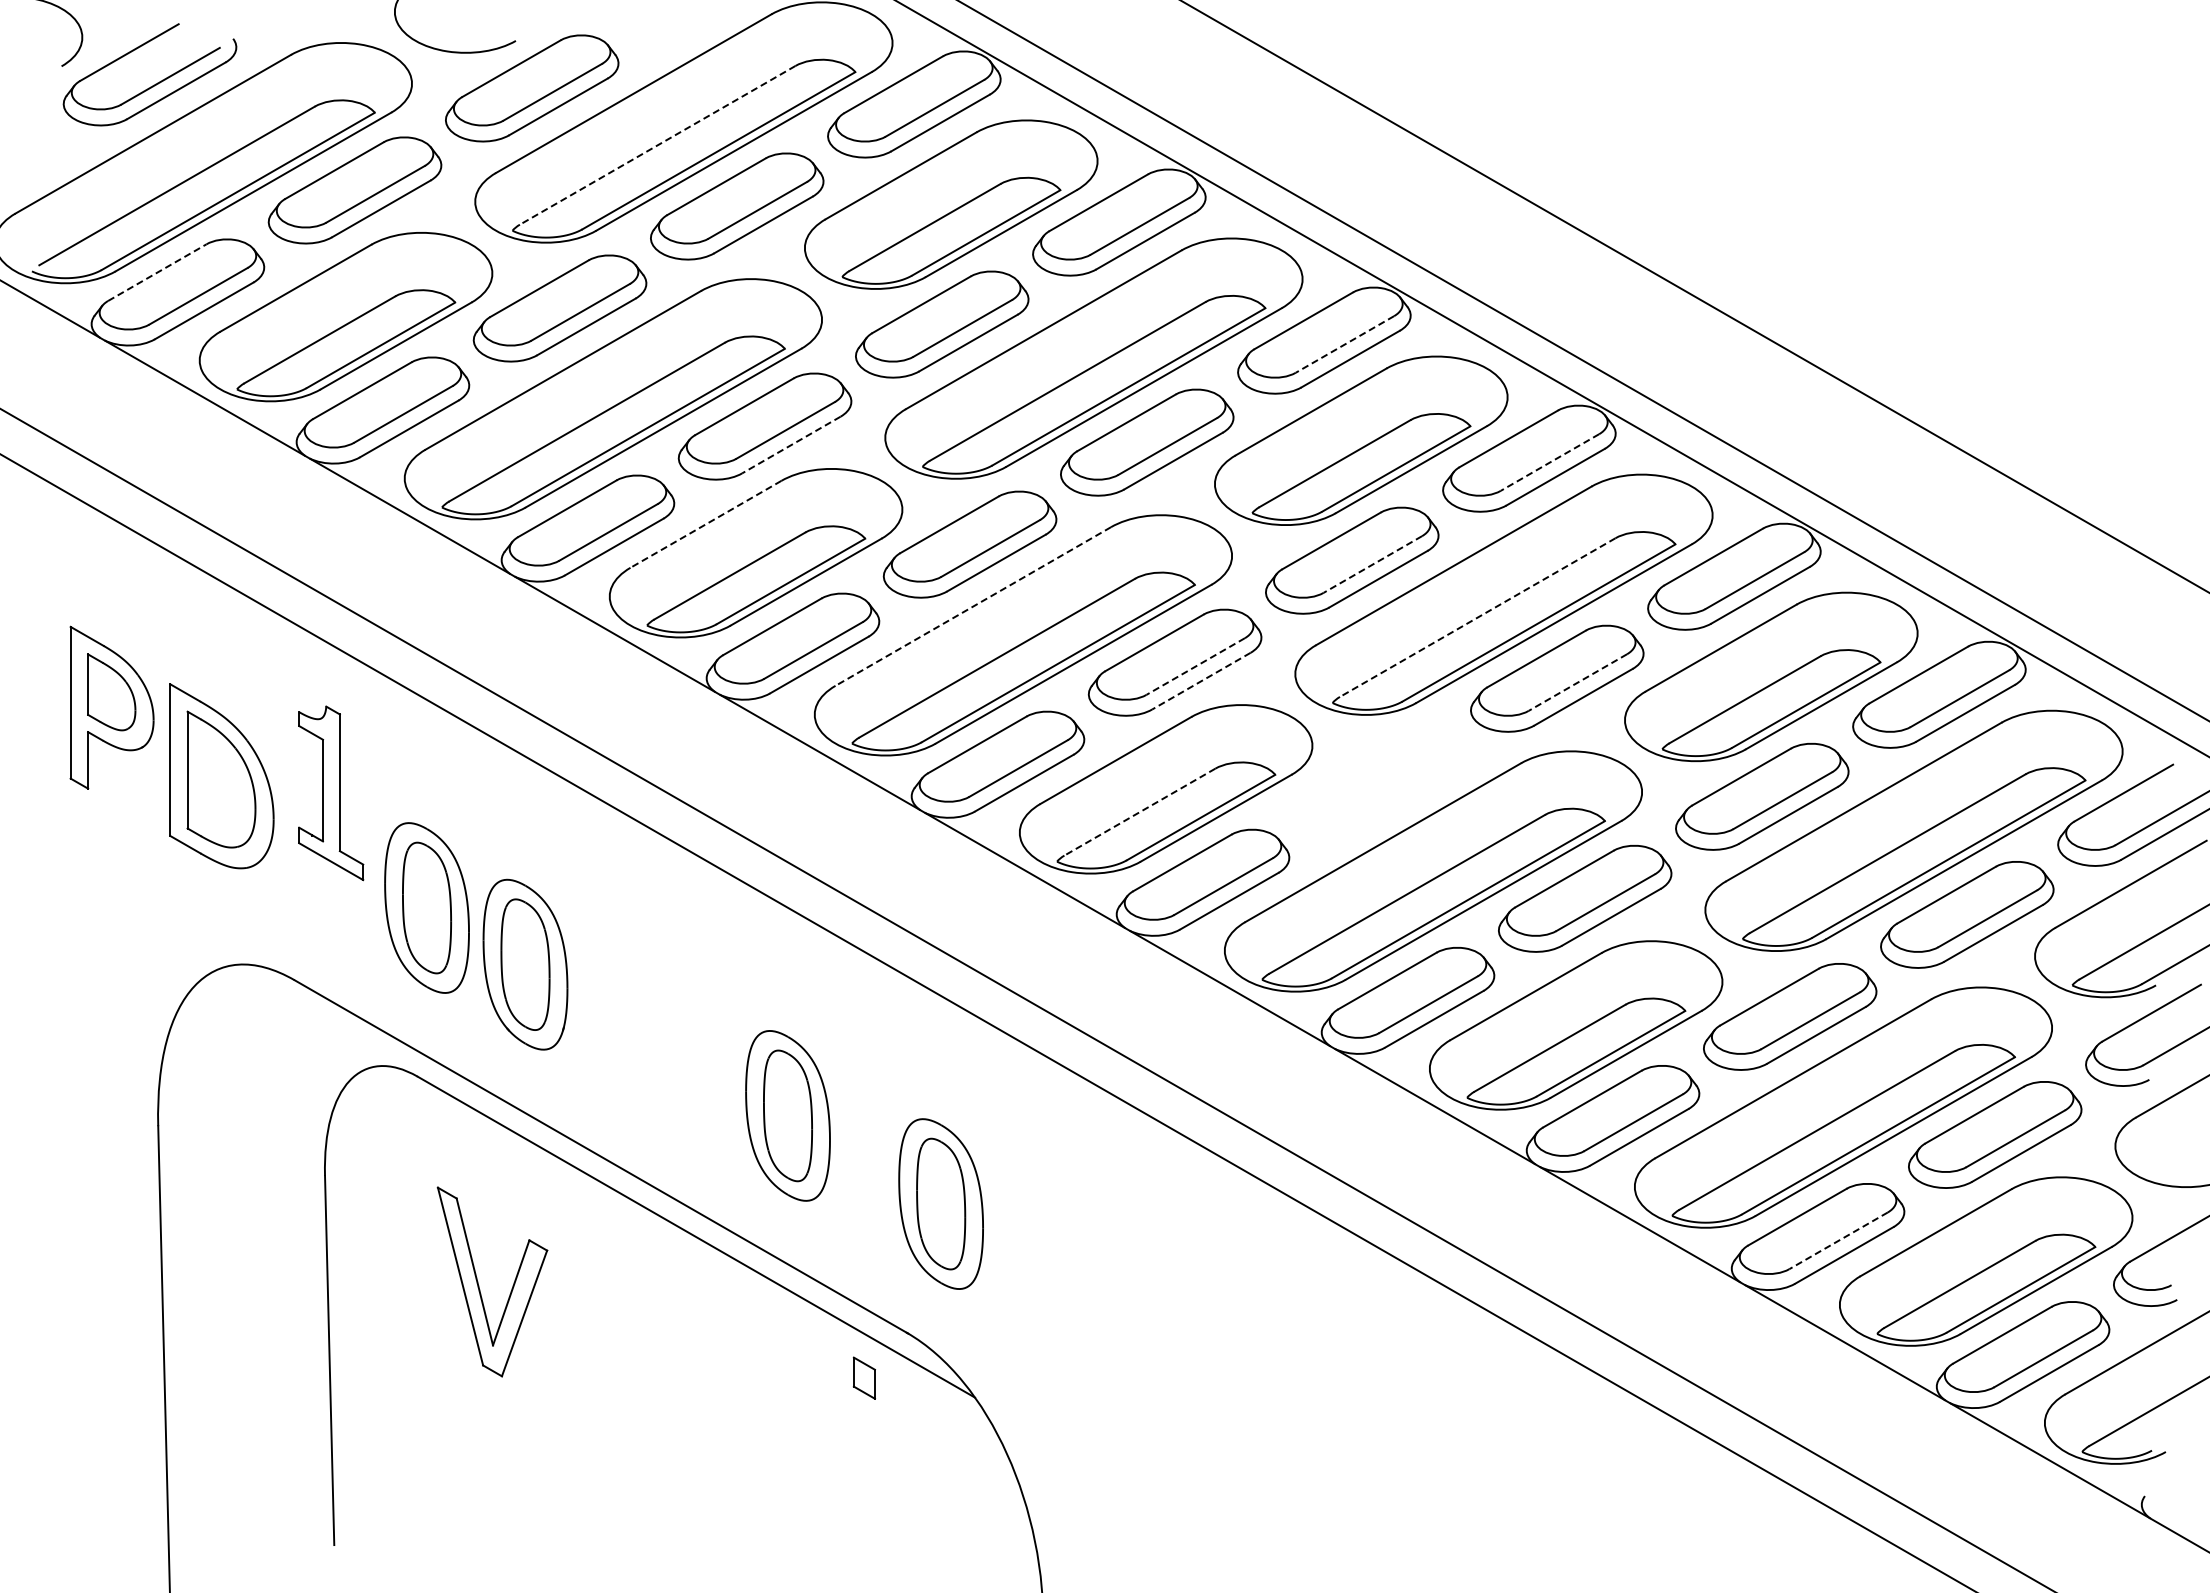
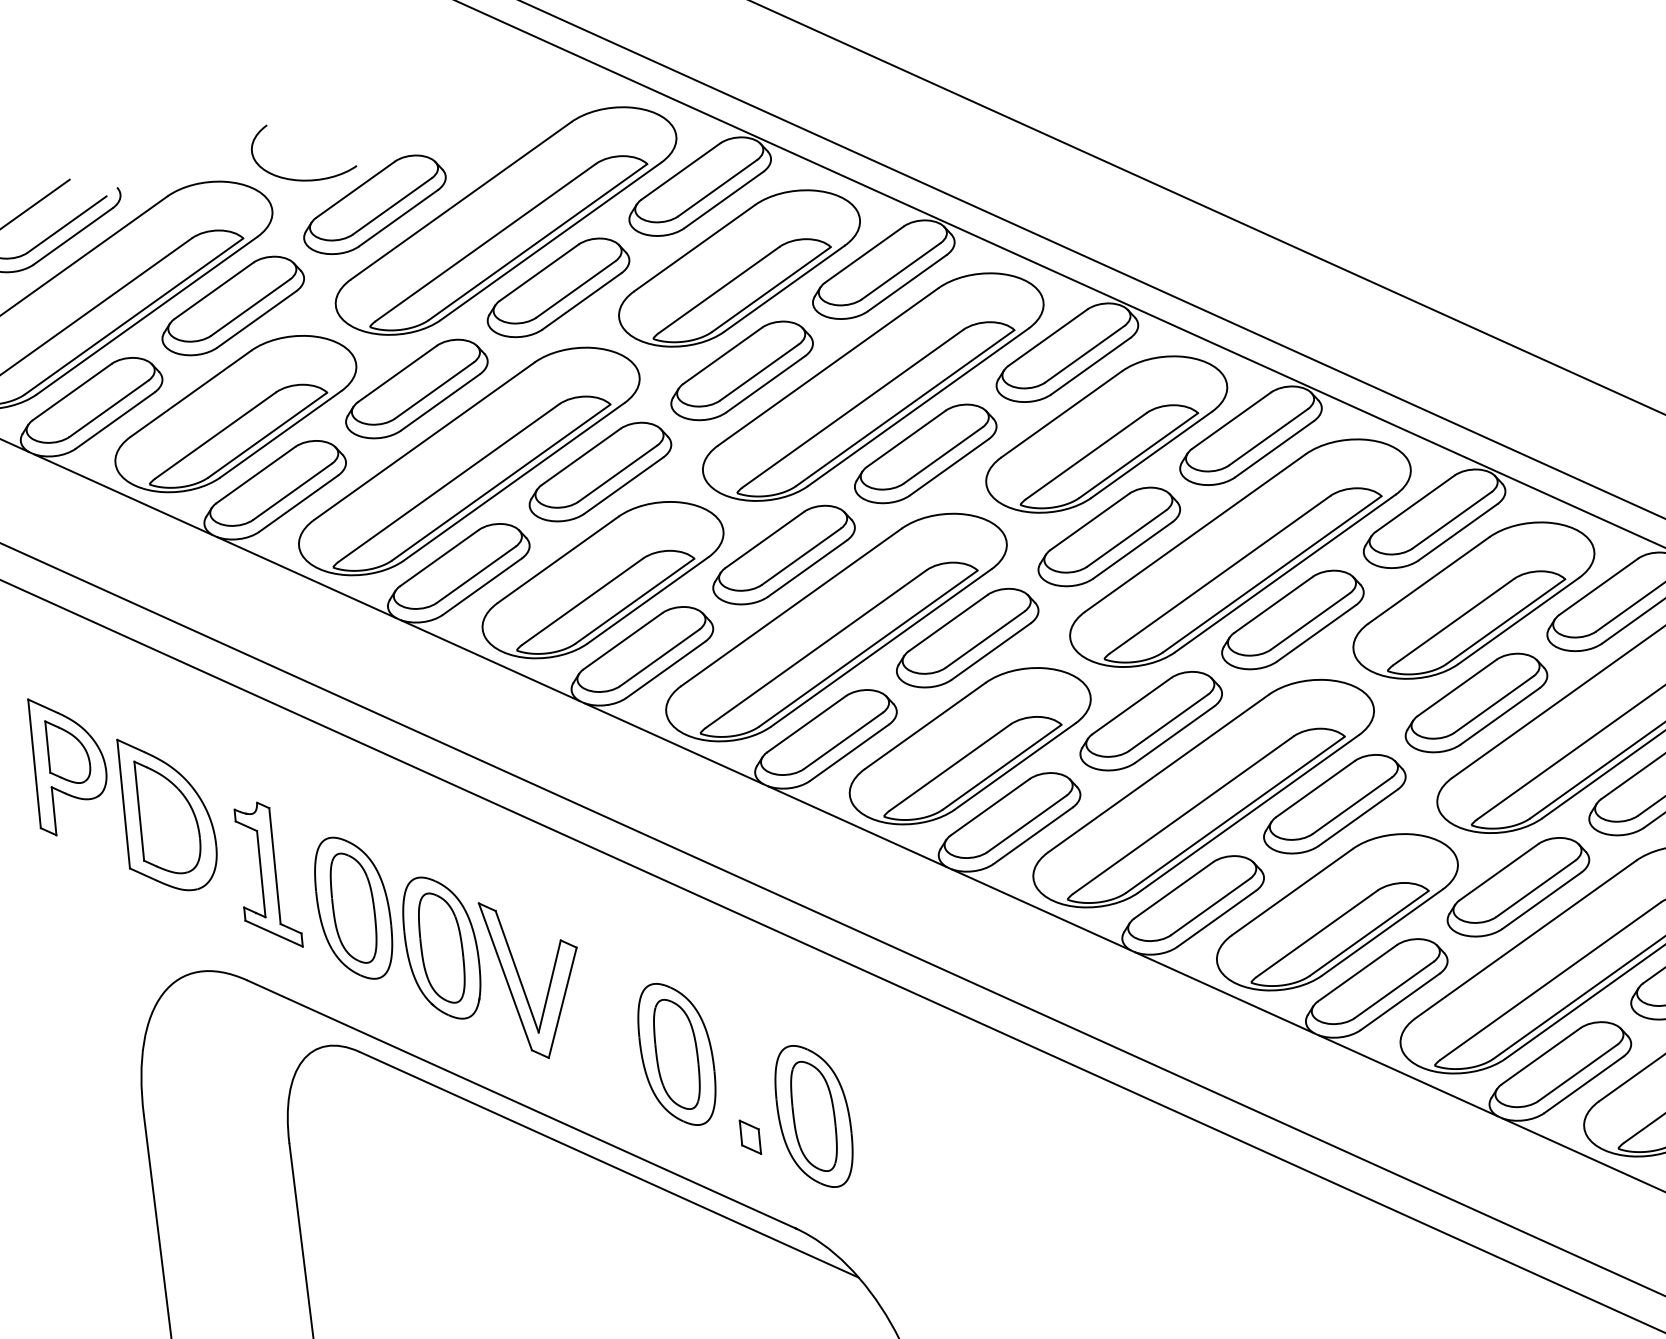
line: (657, 145) -> (485, 242), dashed -> solid
line: (157, 272) -> (72, 391), dashed -> solid
line: (1344, 344) -> (1084, 354), dashed -> solid
line: (791, 445) -> (624, 485), dashed -> solid
line: (1549, 462) -> (1268, 437), dashed -> solid
line: (705, 524) -> (557, 560), dashed -> solid
line: (1372, 564) -> (1126, 538), dashed -> solid
line: (973, 606) -> (791, 607), dashed -> solid
line: (1477, 617) -> (1219, 574), dashed -> solid
line: (1195, 666) -> (984, 639), dashed -> solid
line: (1201, 681) -> (991, 651), dashed -> solid
line: (1577, 682) -> (1310, 621), dashed -> solid
part: (1380, 780) -> (1151, 720), added
part: (331, 793) -> (268, 875), moved
line: (1139, 812) -> (949, 768), dashed -> solid
line: (1838, 1240) -> (1577, 1072), dashed -> solid
part: (479, 1285) -> (522, 982), moved
part: (863, 1377) -> (749, 1136), moved

